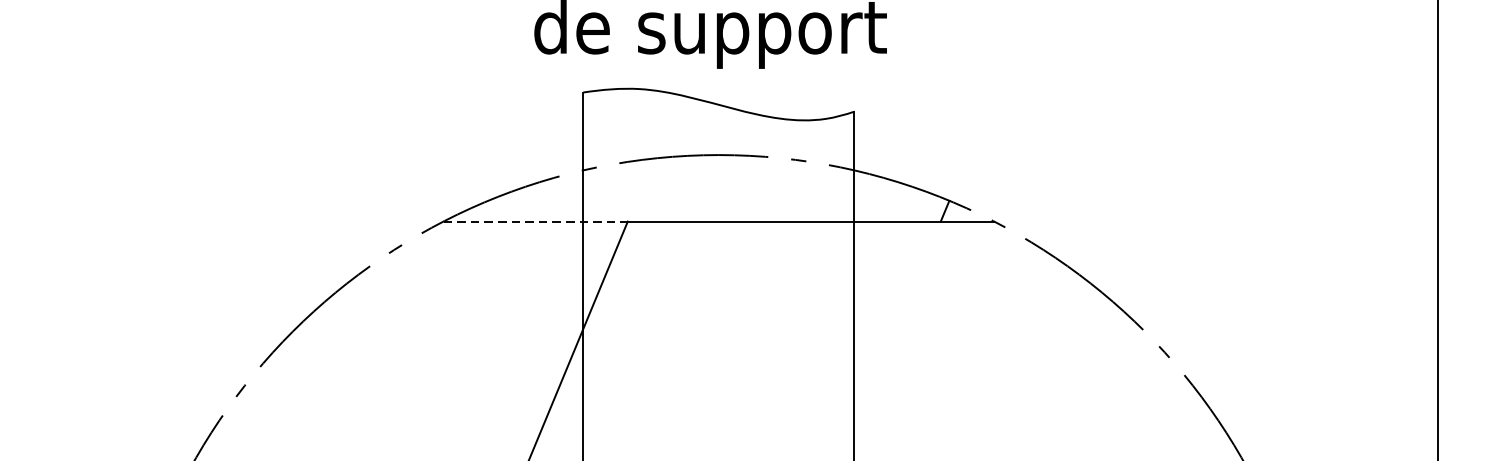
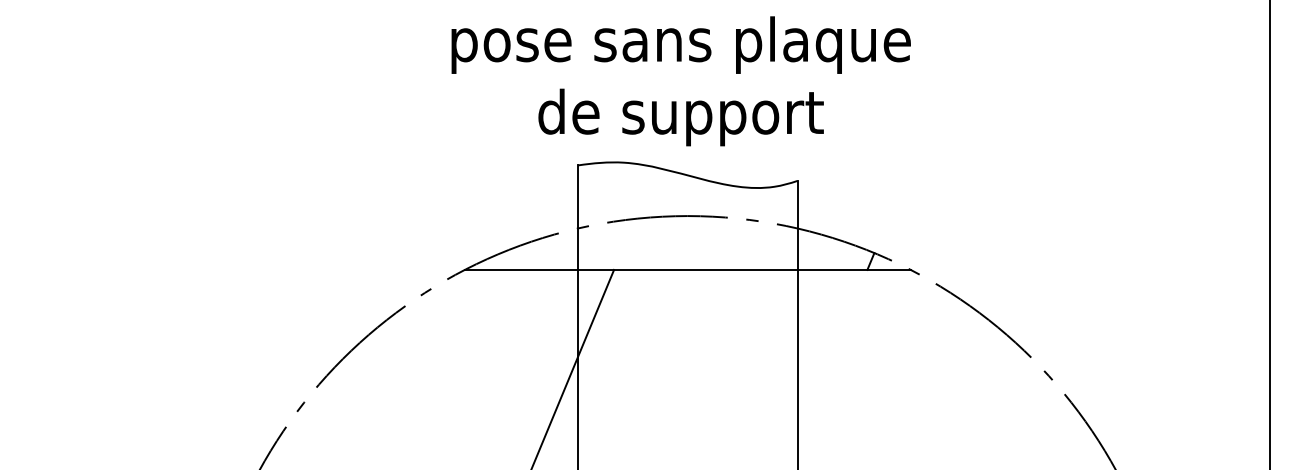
line: (535, 221) -> (539, 269), dashed -> solid

